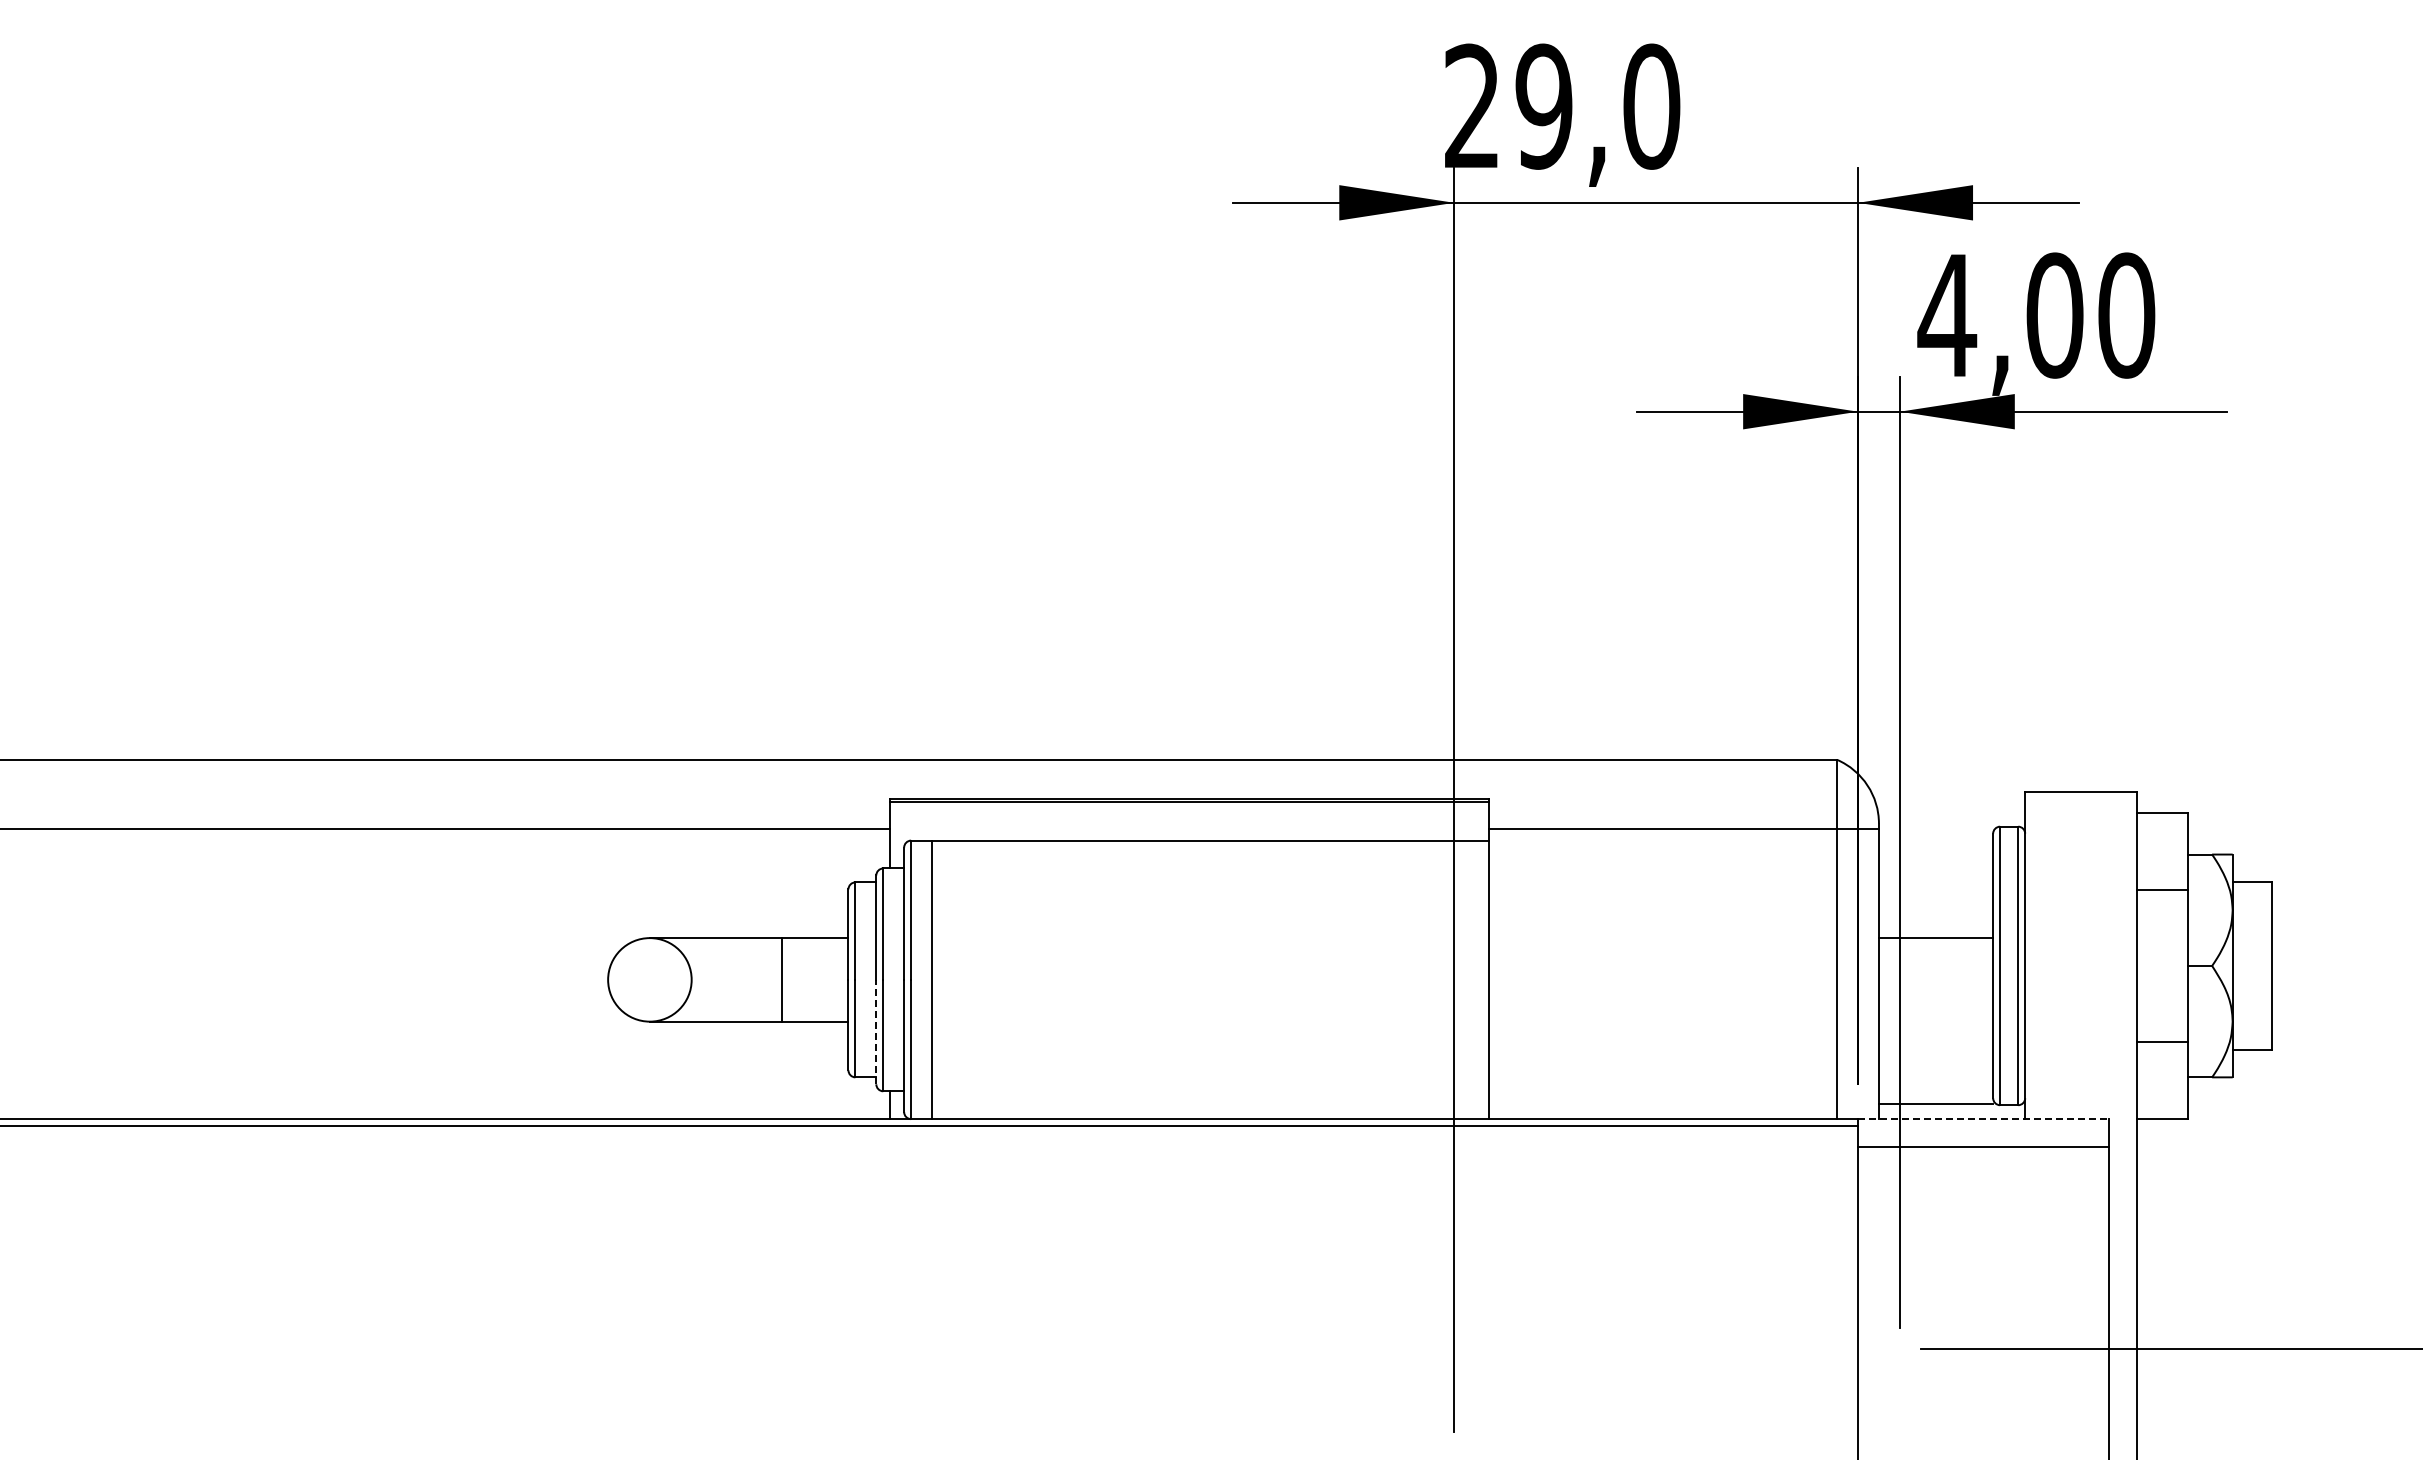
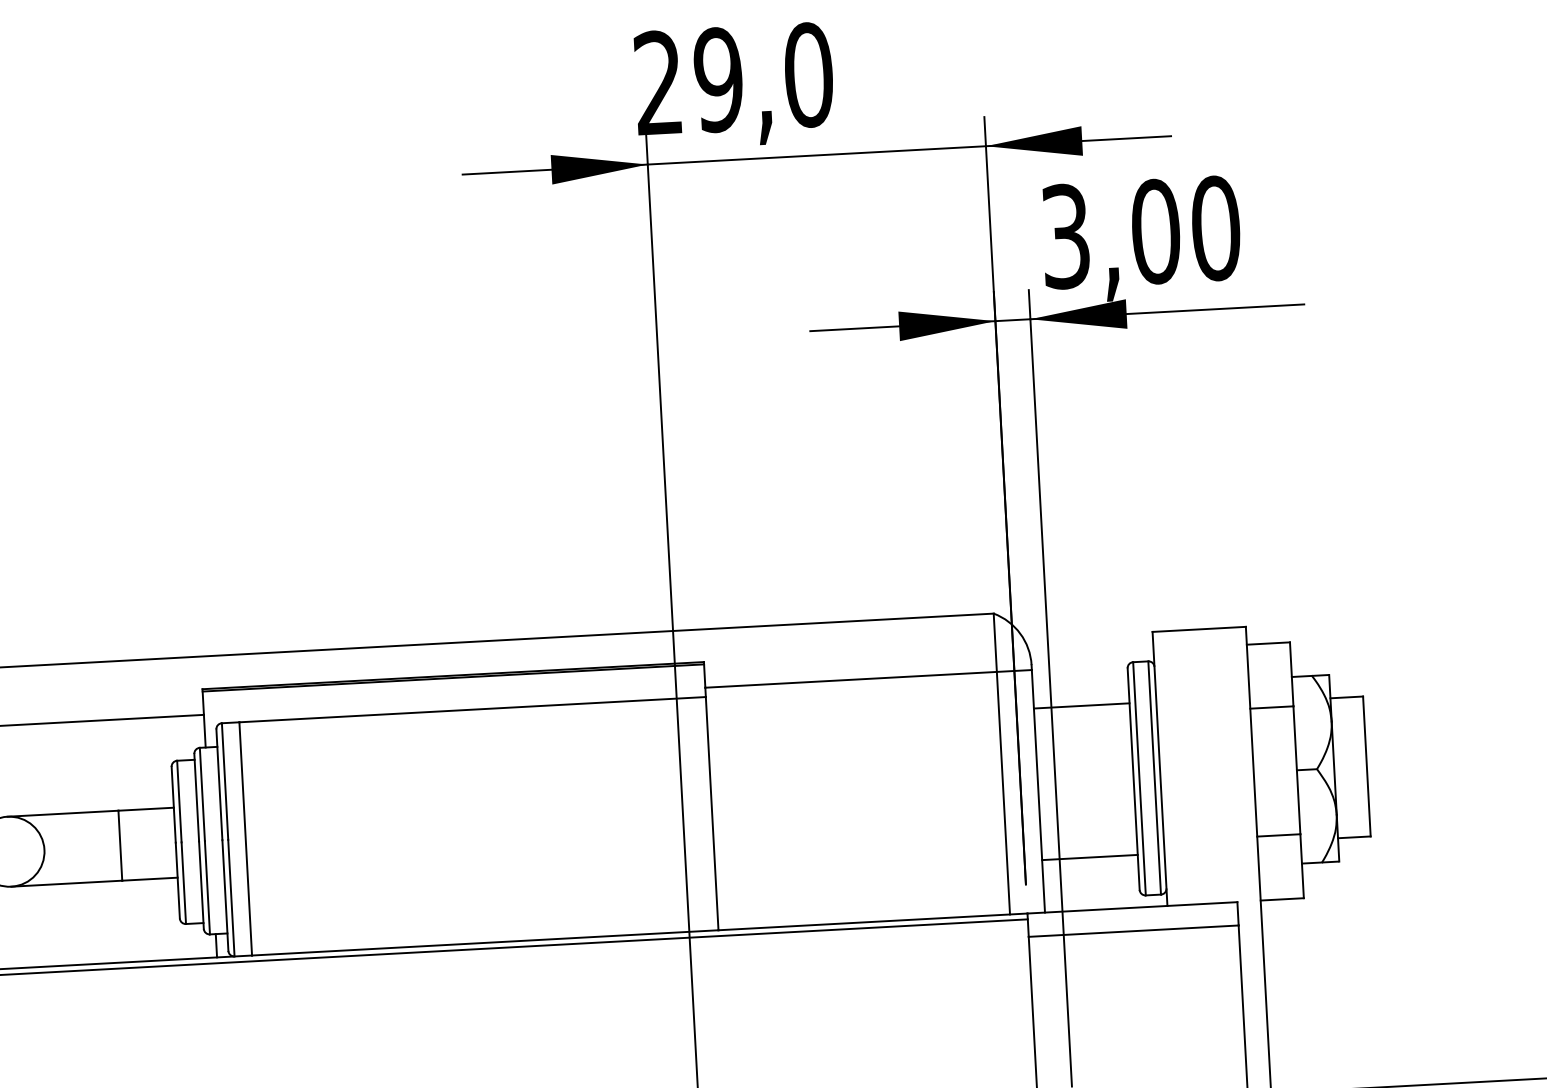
text: (1947, 315) -> (1065, 236), 4,00 -> 3,00
line: (1935, 938) -> (1081, 706), moved
line: (876, 1031) -> (201, 884), dashed -> solid
line: (1935, 1104) -> (1089, 857), moved
line: (1983, 1119) -> (1132, 908), dashed -> solid

